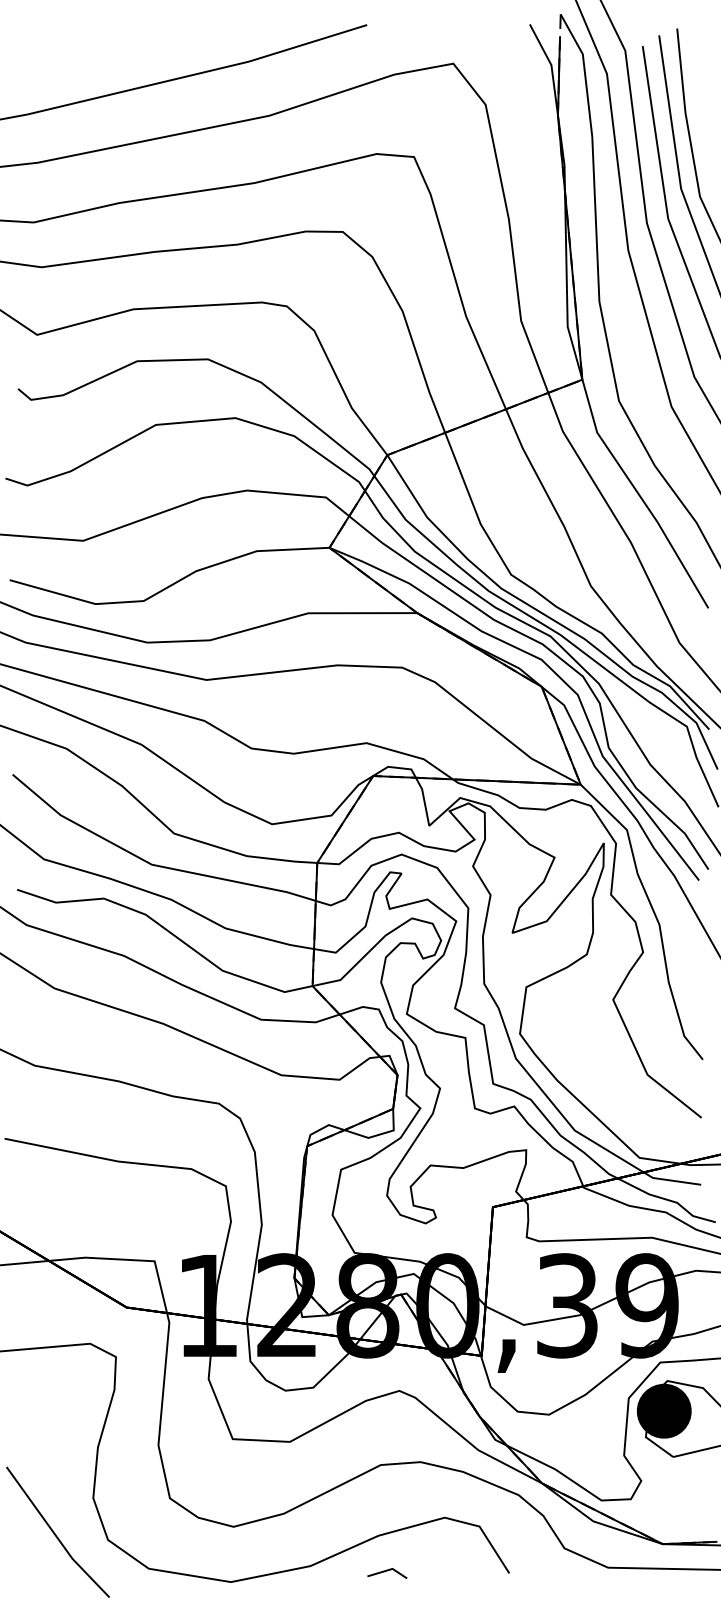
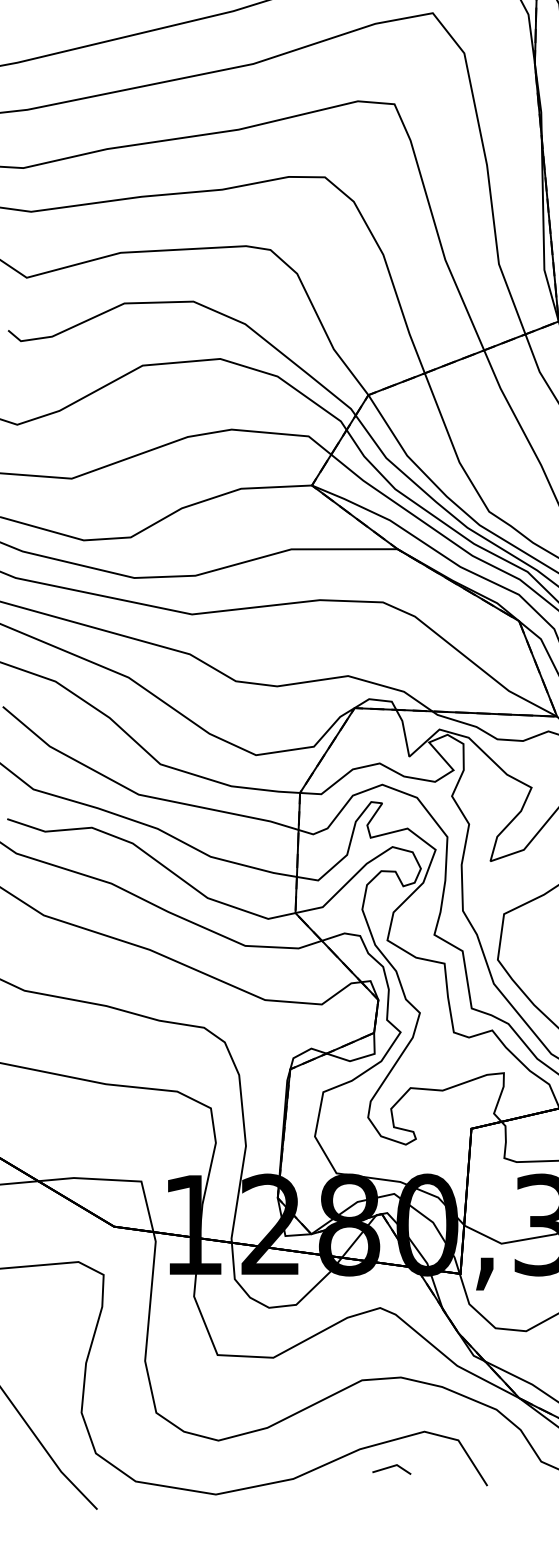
line: (387, 1571) -> (391, 1467), moved

